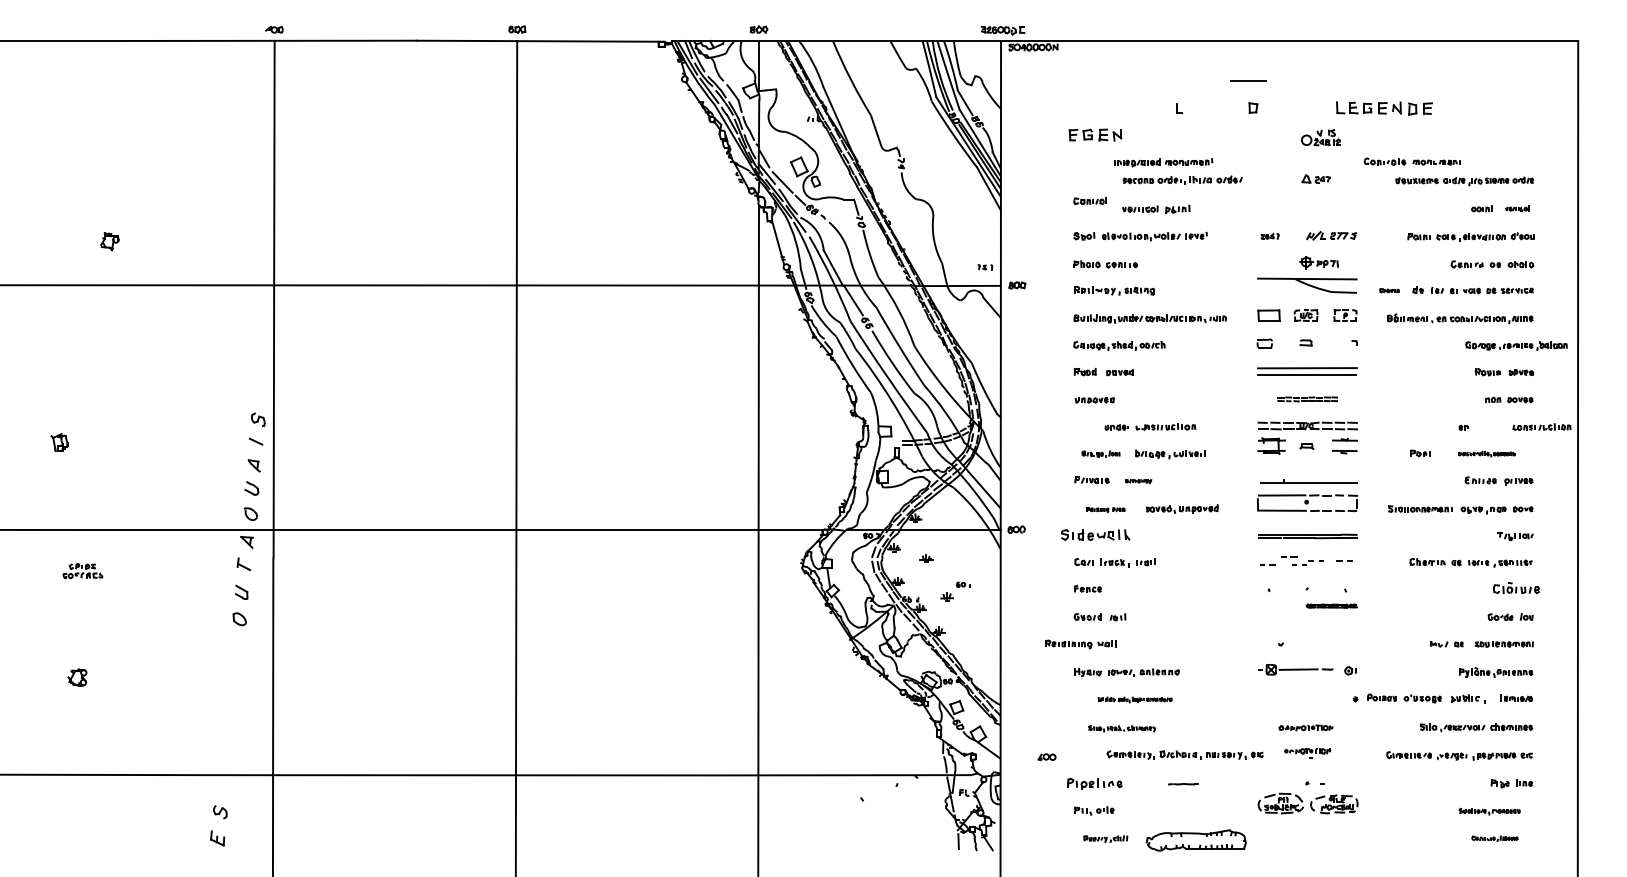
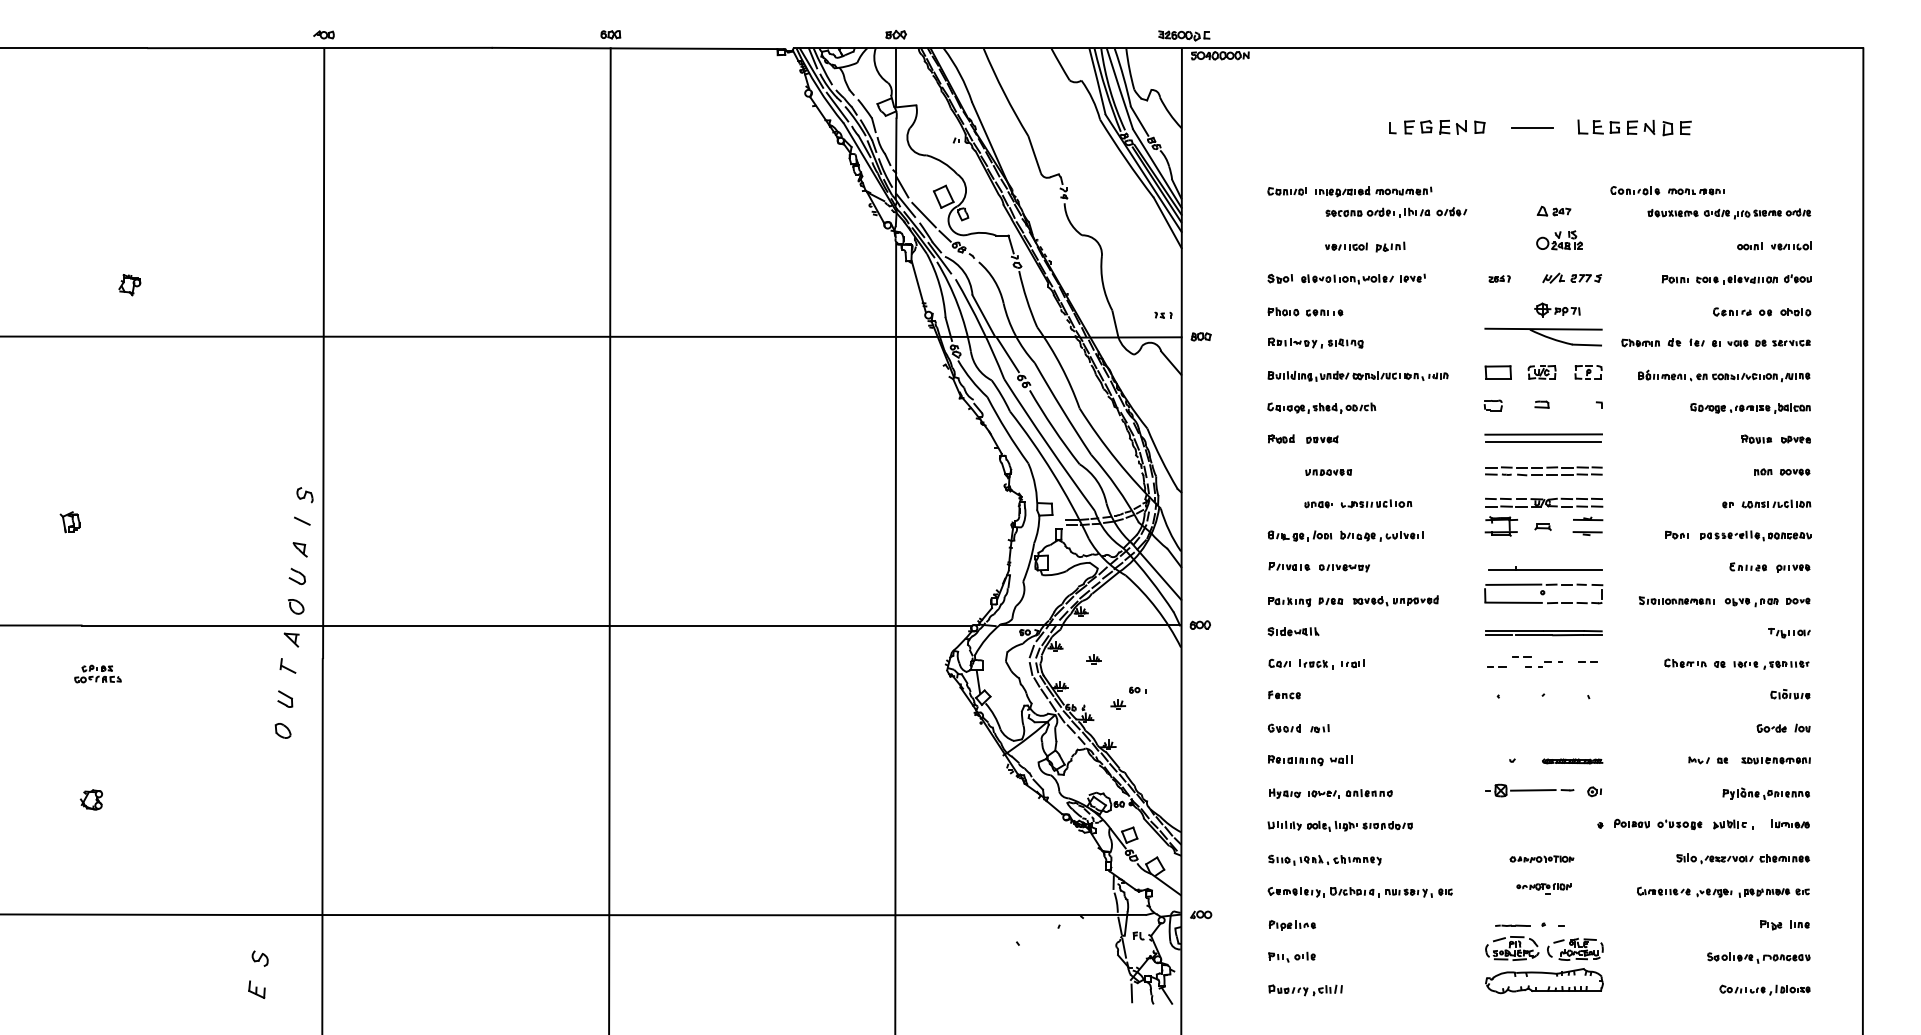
line: (1248, 81) -> (1532, 127), moved
part: (1095, 134) -> (1435, 126), moved
part: (1320, 137) -> (1559, 240), moved
part: (1089, 201) -> (1286, 191), moved
part: (1517, 208) -> (1791, 245), size x1.43
part: (1389, 290) -> (1640, 342), size x1.67
part: (1516, 346) -> (1750, 408), moved
part: (1307, 399) -> (1543, 471), size x1.67
part: (1094, 400) -> (1328, 472), moved
part: (1541, 426) -> (1776, 503), moved
part: (1100, 453) -> (1299, 535), size x1.43
part: (1486, 453) -> (1755, 535), size x1.67
part: (1138, 481) -> (1344, 568), size x1.67
part: (1105, 509) -> (1305, 601), size x1.67
part: (1095, 535) -> (1293, 631), size x0.62
part: (1516, 588) -> (1790, 694), size x0.71
part: (1331, 606) -> (1572, 761), moved
part: (1081, 644) -> (1310, 760), moved
part: (1134, 699) -> (1339, 825), size x1.67
part: (1121, 728) -> (1324, 859), size x1.43
part: (1184, 755) -> (1359, 892), moved
part: (1047, 756) -> (1201, 914), moved
part: (1093, 784) -> (1291, 925), size x0.71
line: (1182, 784) -> (1512, 925), moved
part: (1489, 811) -> (1758, 957), size x1.43
part: (1494, 838) -> (1764, 989), size x1.67
part: (1105, 839) -> (1305, 990), size x1.43
part: (1196, 840) -> (1544, 981), moved

